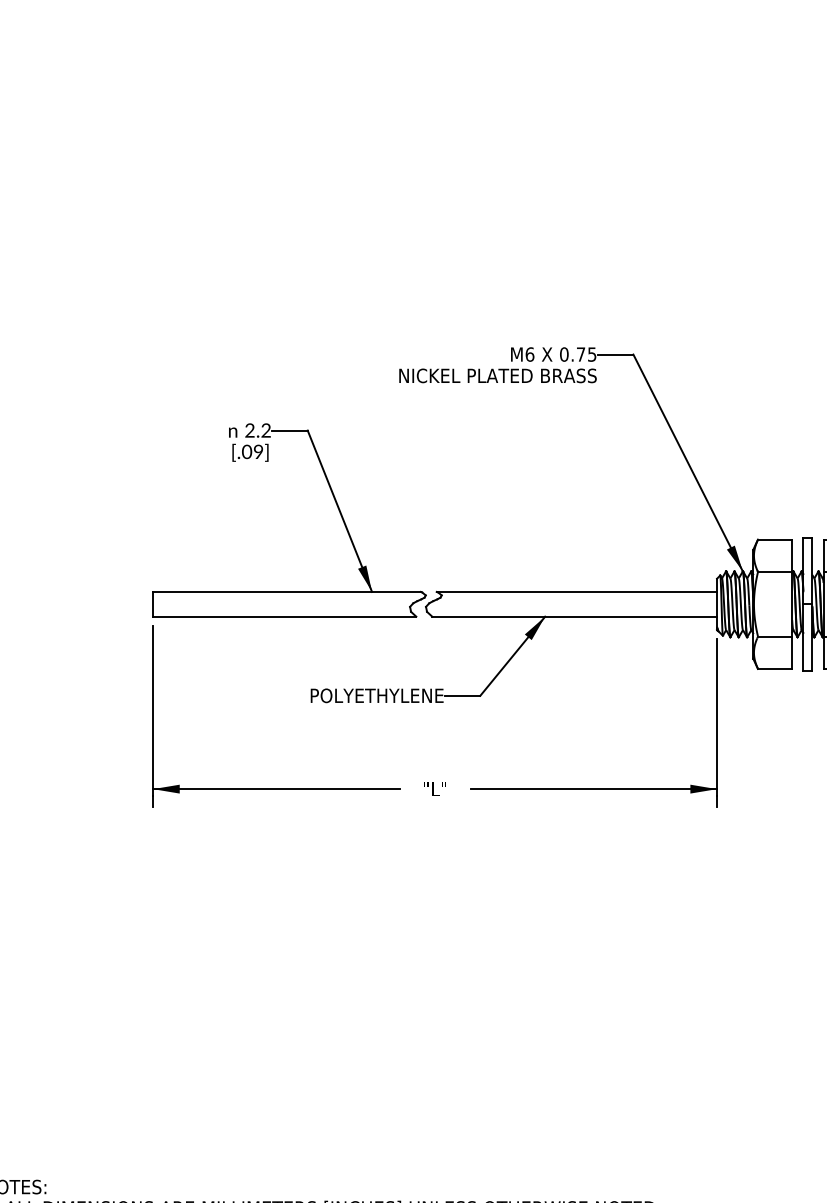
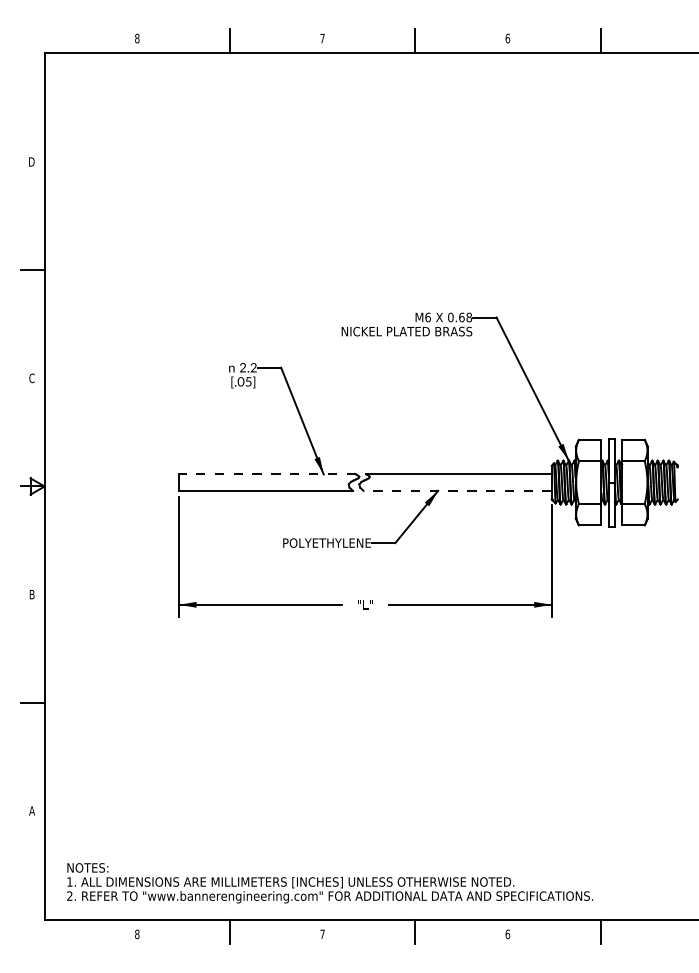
text: (586, 354) -> (465, 317), 0.75 -> 0.68
text: (258, 451) -> (248, 381), [.09] -> [.05]
line: (285, 592) -> (266, 474), solid -> dashed
line: (574, 616) -> (457, 490), solid -> dashed

